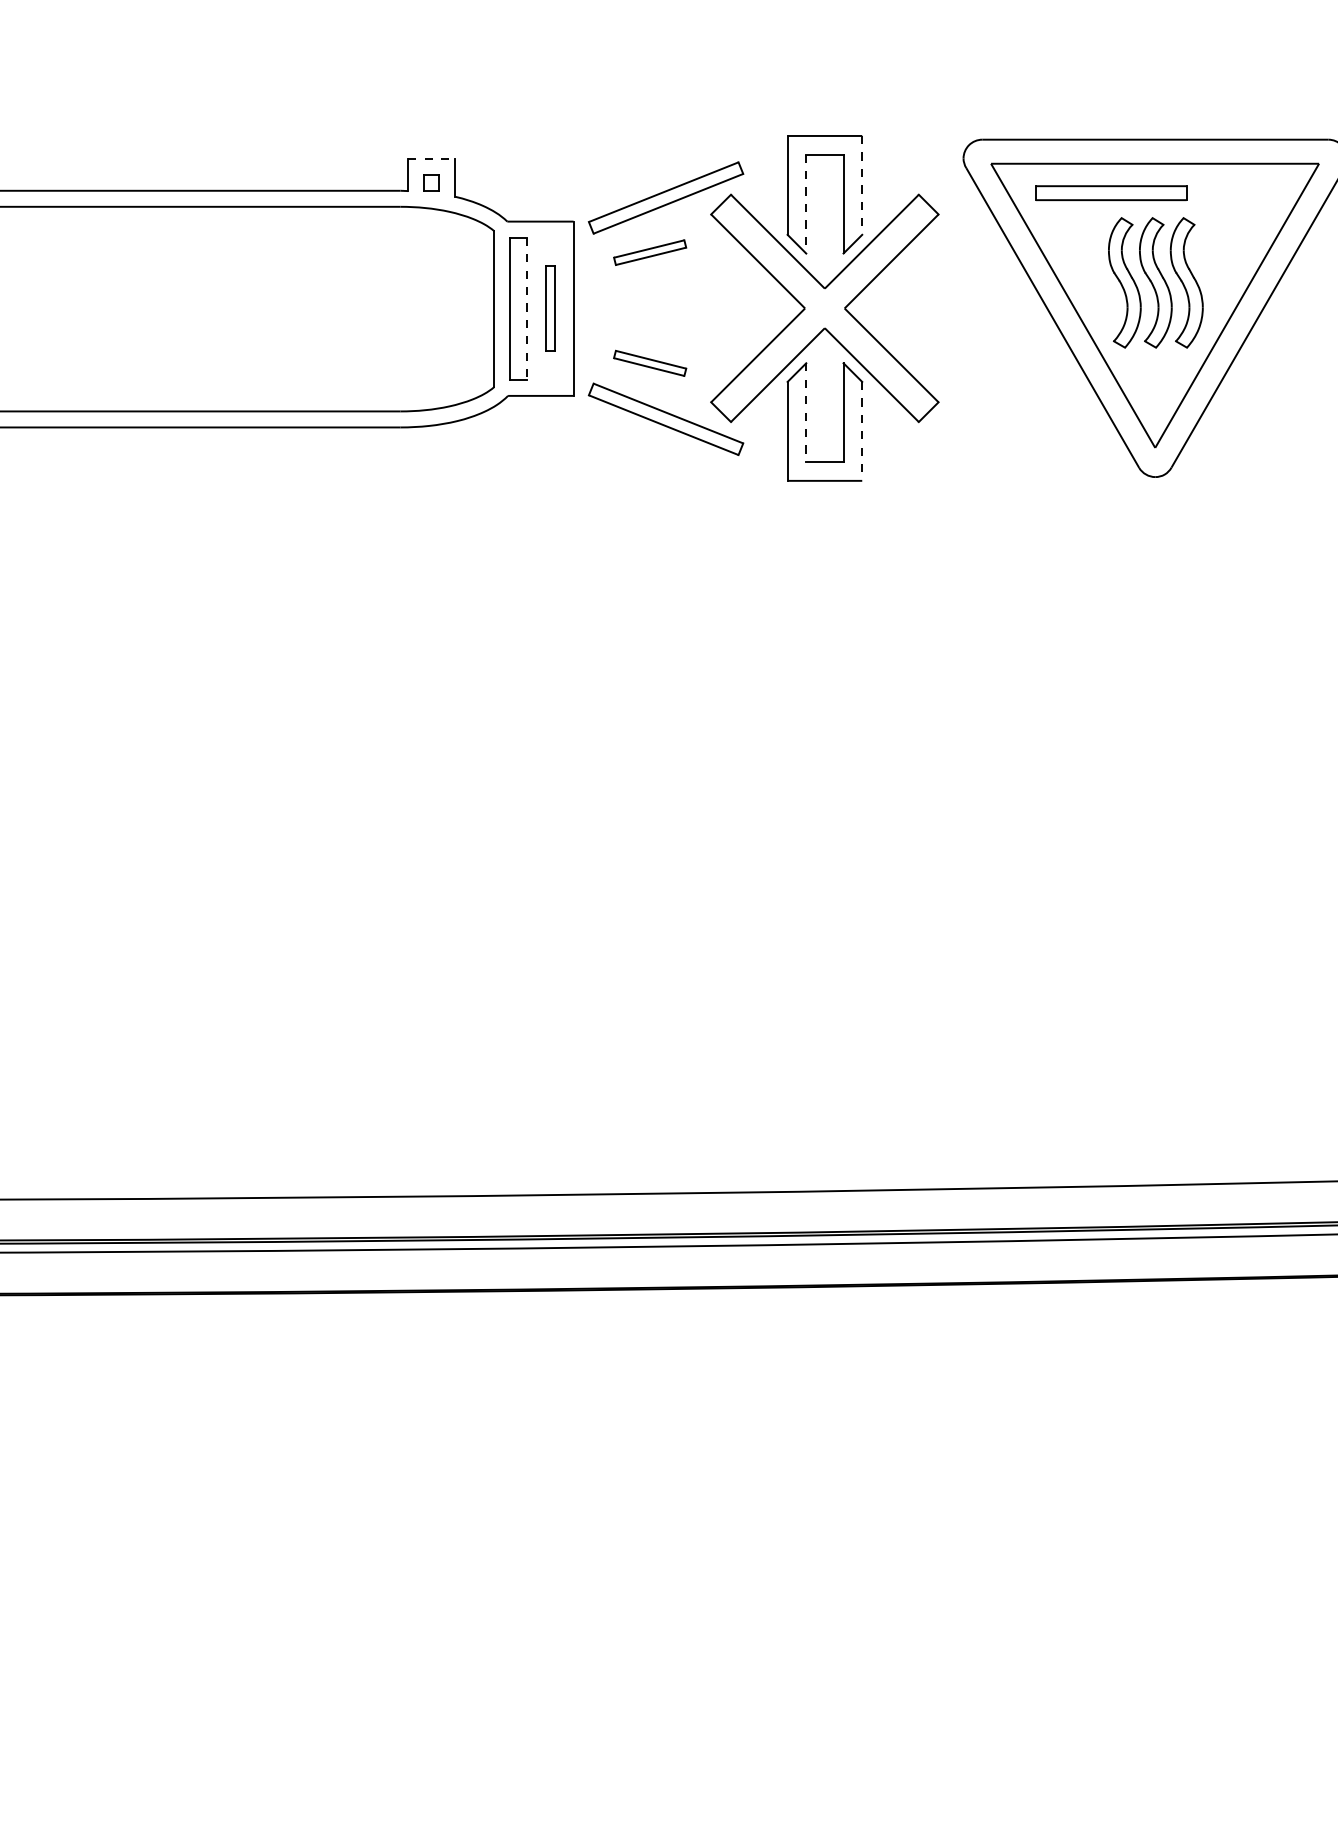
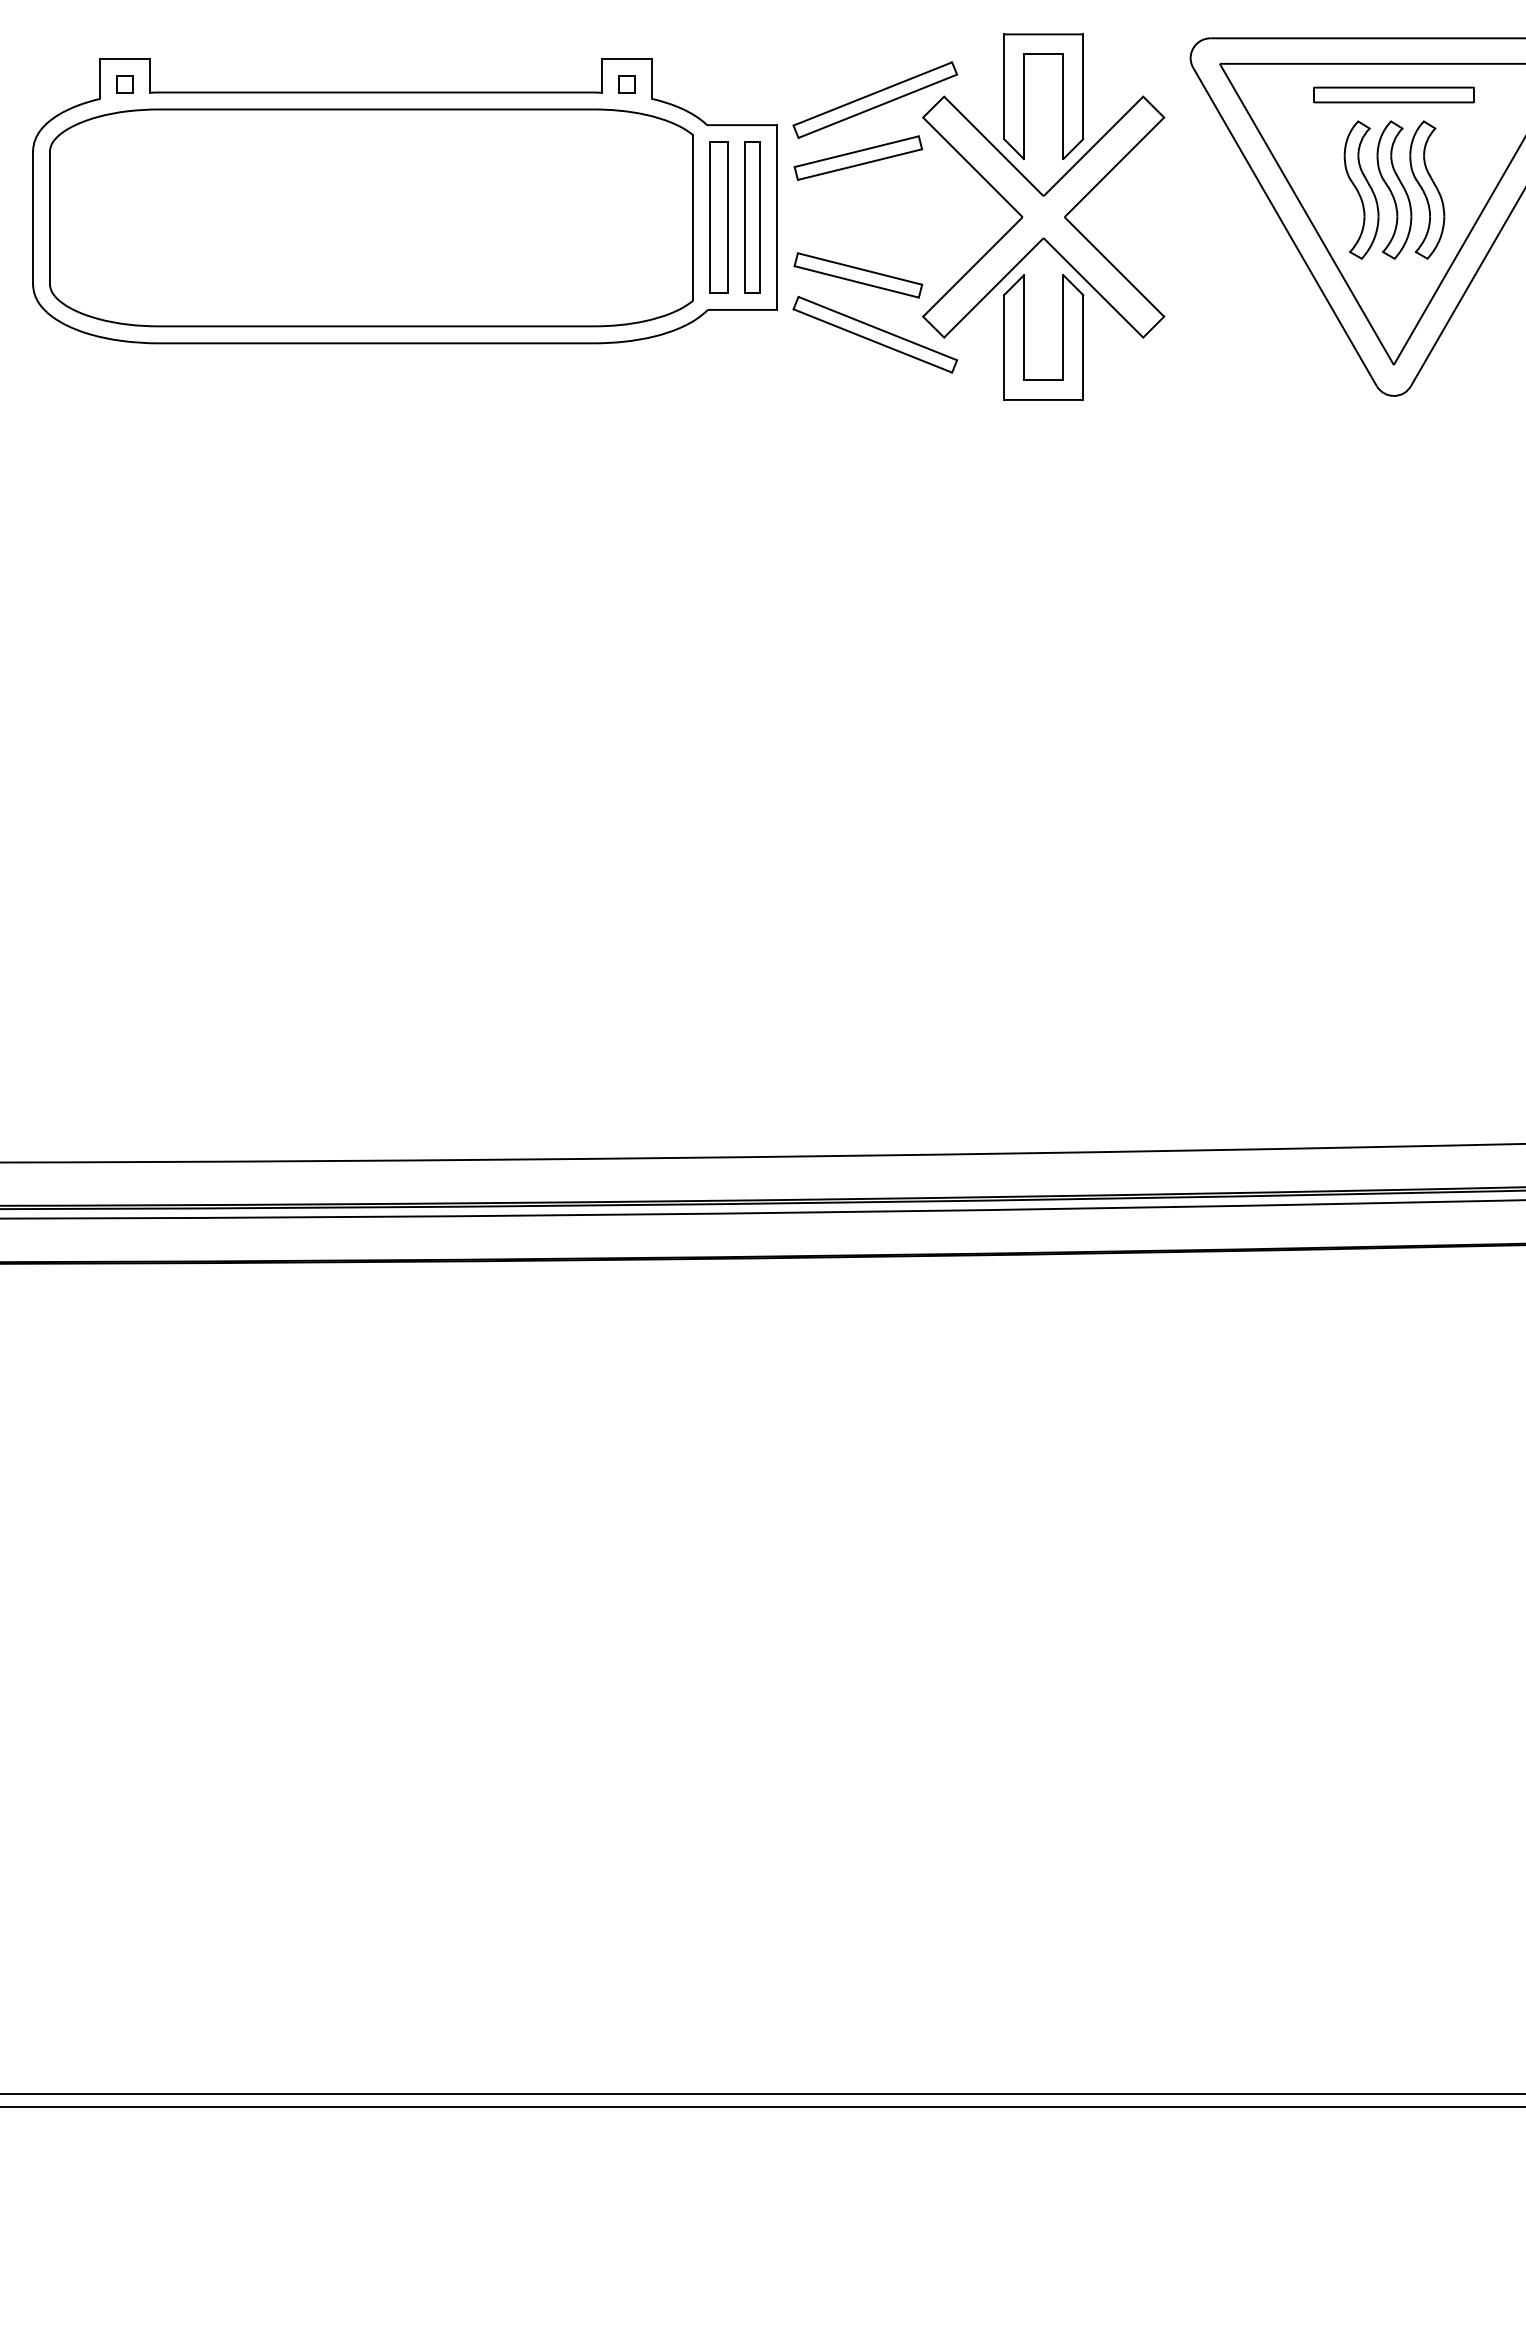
line: (431, 159) -> (626, 59), dashed -> solid
line: (862, 186) -> (1083, 87), dashed -> solid
part: (1110, 192) -> (1393, 94), moved
line: (805, 204) -> (1023, 107), dashed -> solid
part: (650, 252) -> (858, 157), size x1.67
part: (550, 308) -> (752, 217), size x1.67
line: (527, 309) -> (728, 218), dashed -> solid
part: (650, 363) -> (858, 275), size x1.67
line: (805, 413) -> (1023, 328), dashed -> solid
line: (862, 432) -> (1083, 348), dashed -> solid

